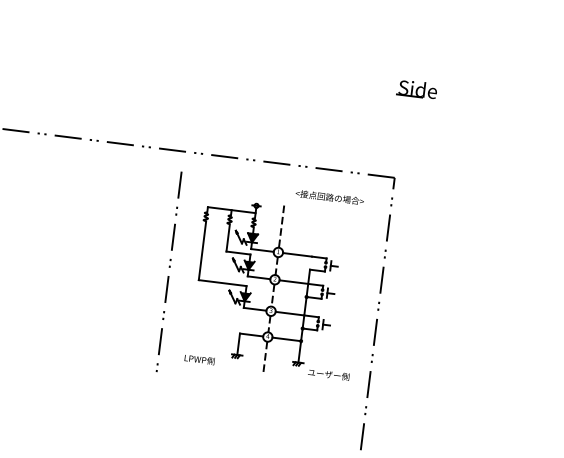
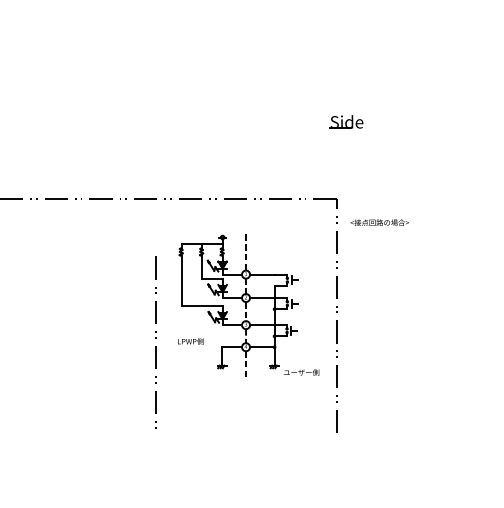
text: (329, 197) -> (379, 222), moved
line: (169, 267) -> (155, 338), moved
text: (199, 359) -> (190, 341), moved

